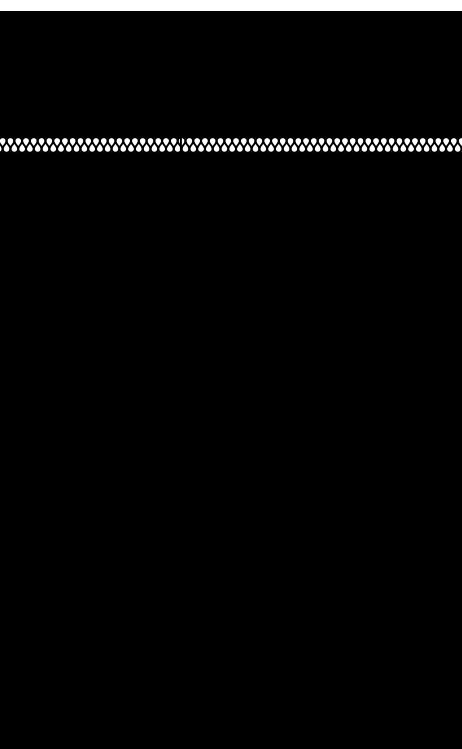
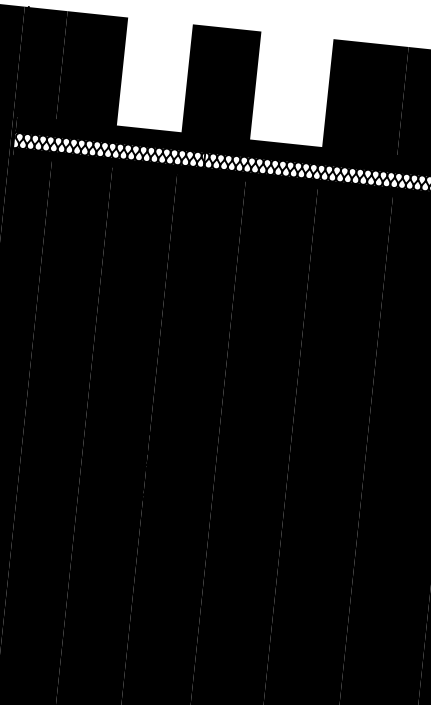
fill: (122, 65) -> (154, 75), removed
fill: (260, 65) -> (291, 89), removed

